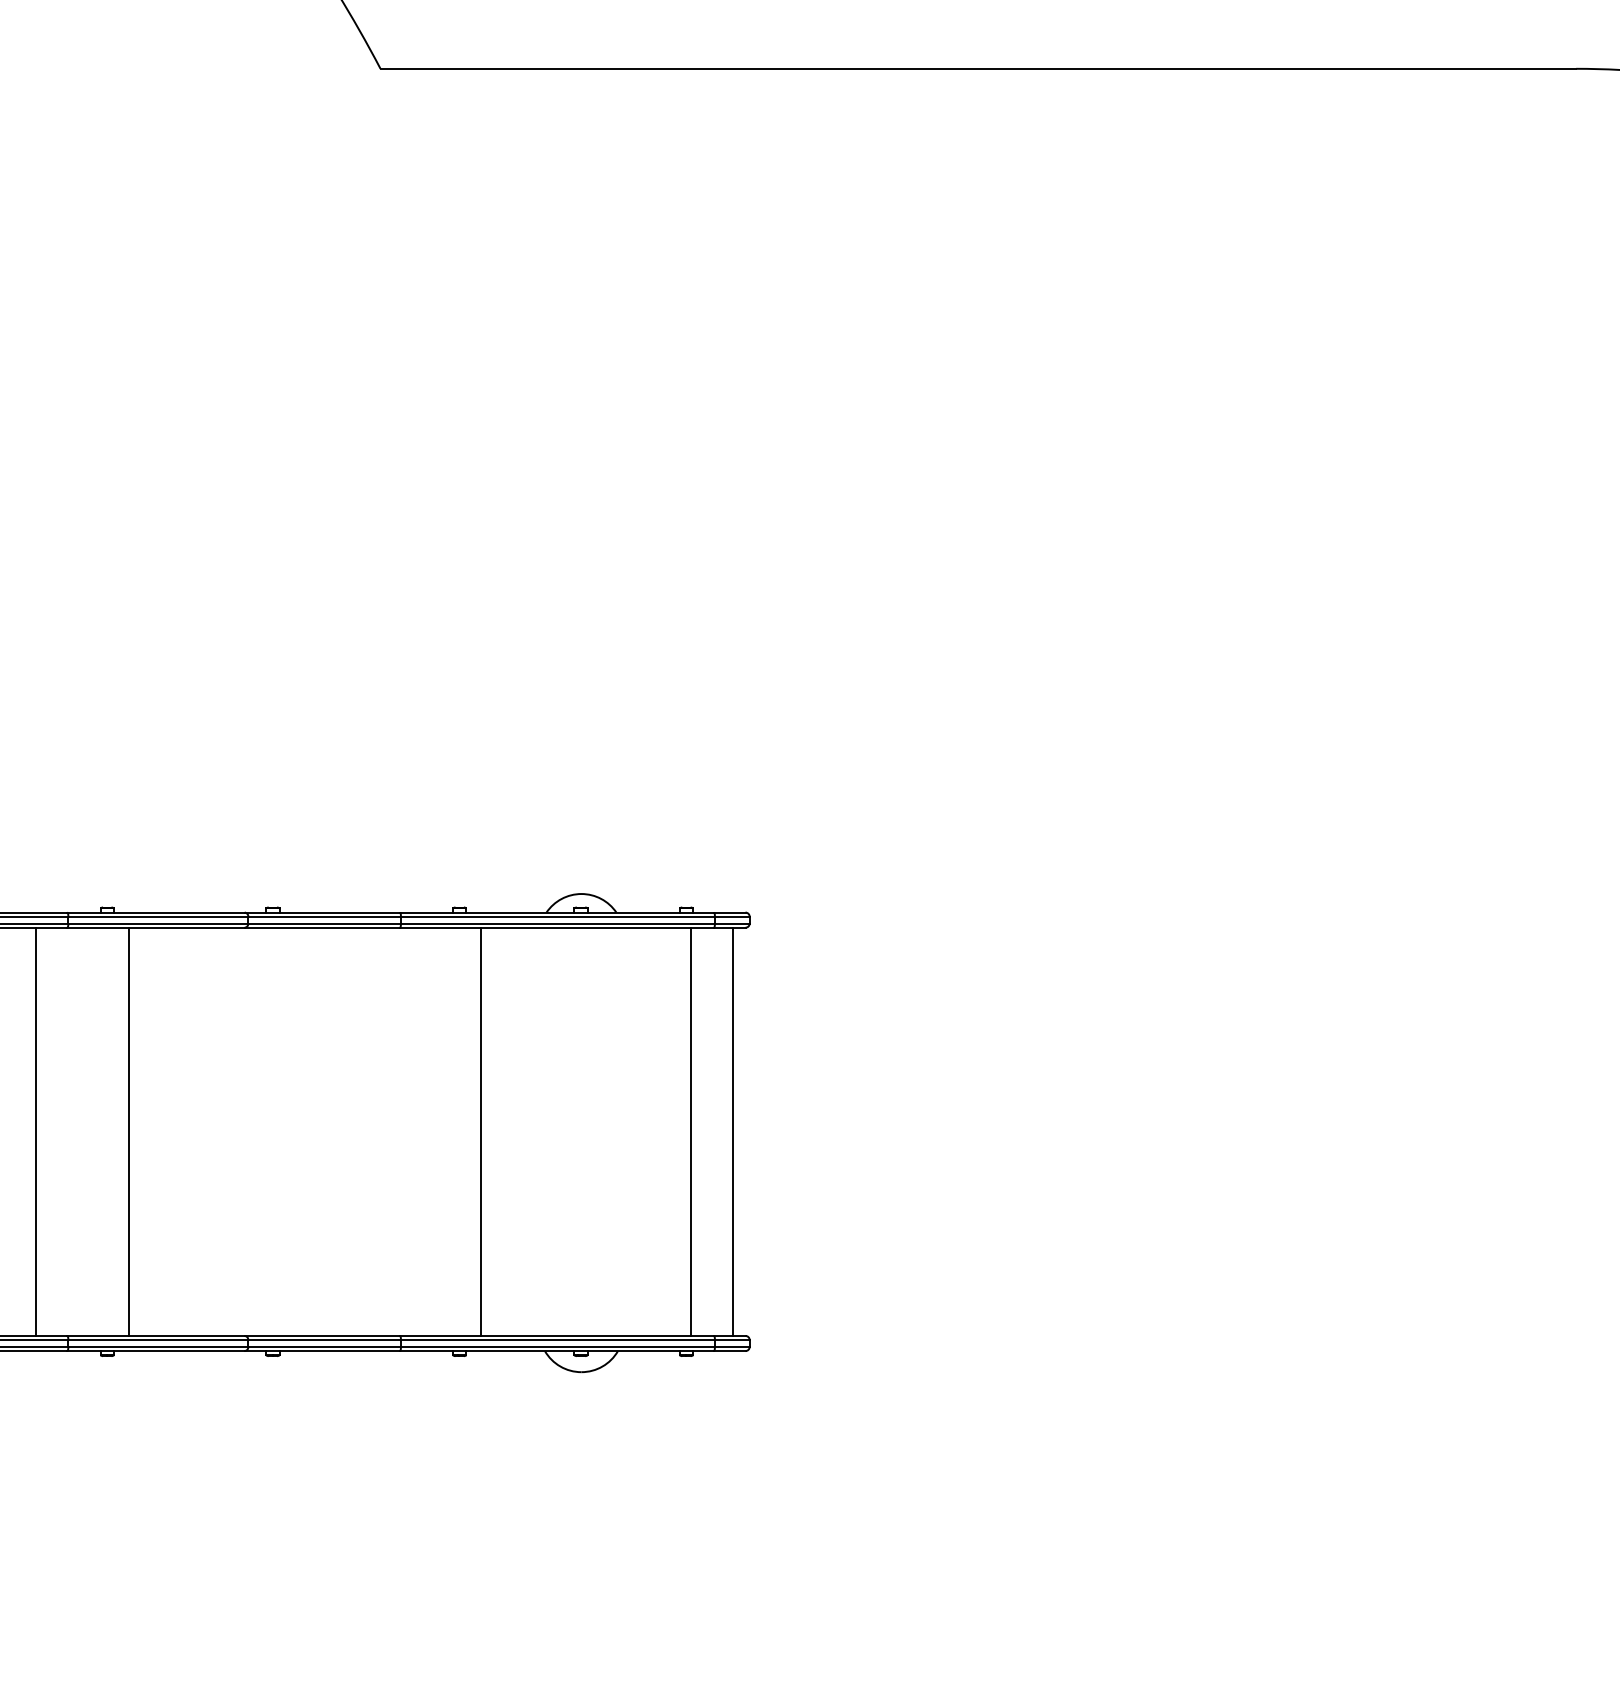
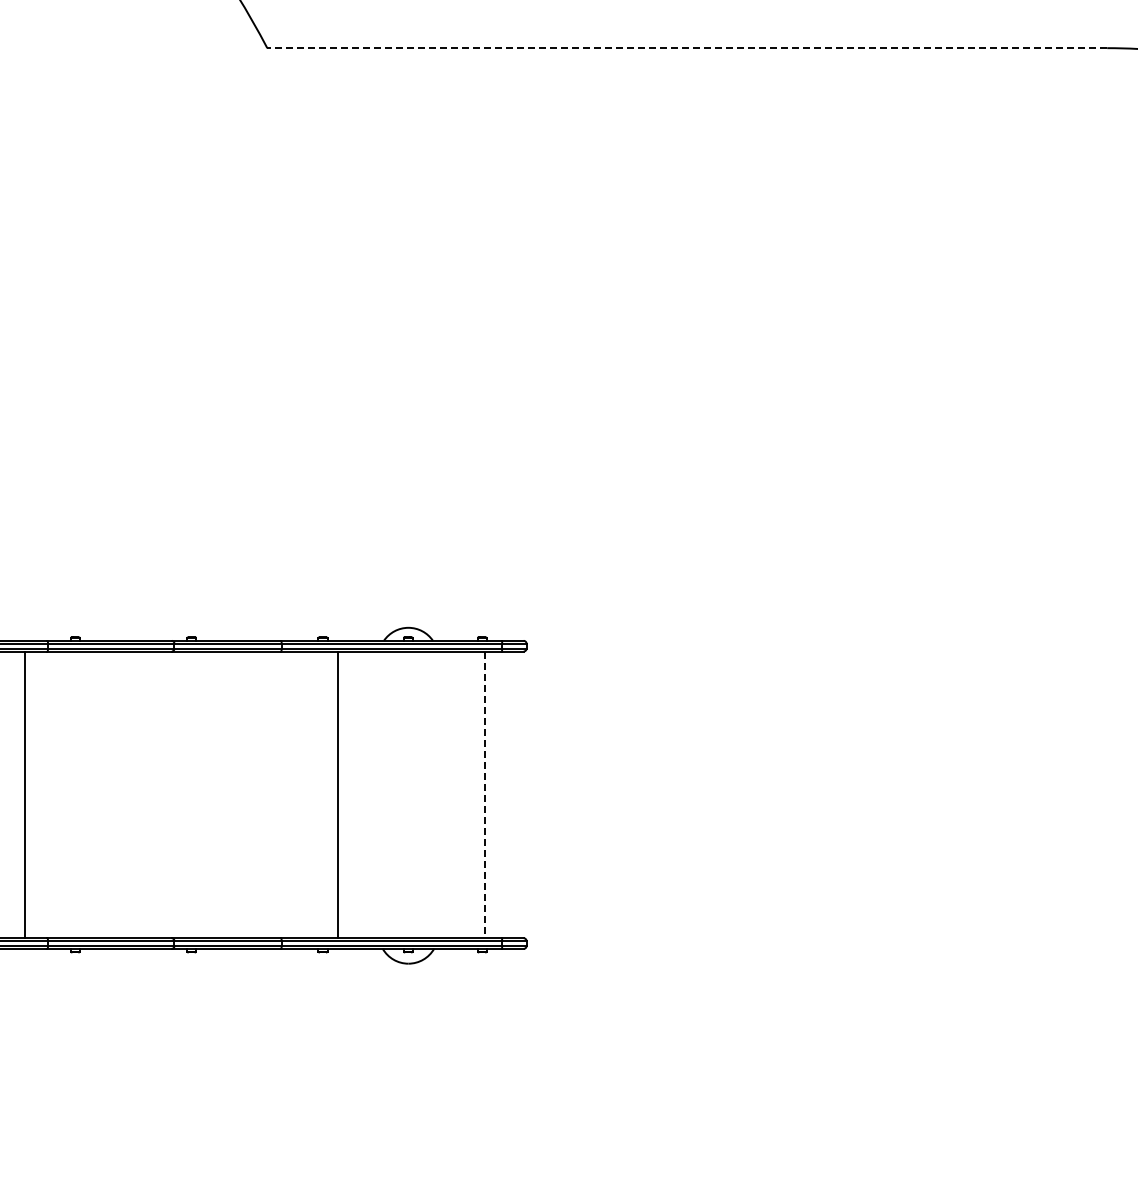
line: (978, 69) -> (687, 48), solid -> dashed
line: (128, 1131) -> (90, 794), removed
line: (732, 1131) -> (514, 794), removed
line: (691, 1132) -> (485, 795), solid -> dashed

